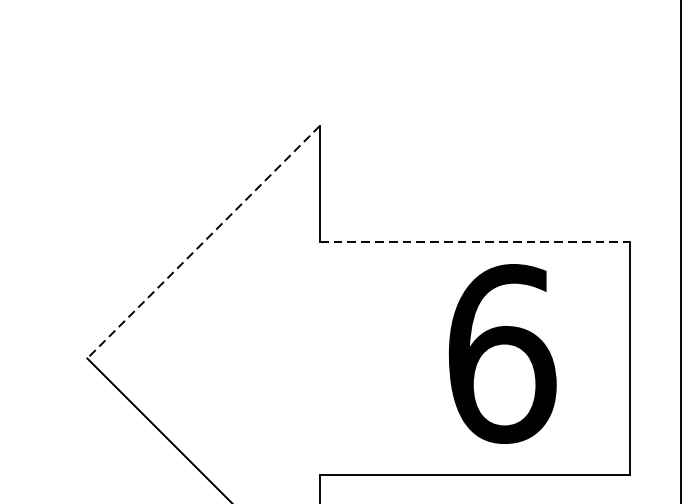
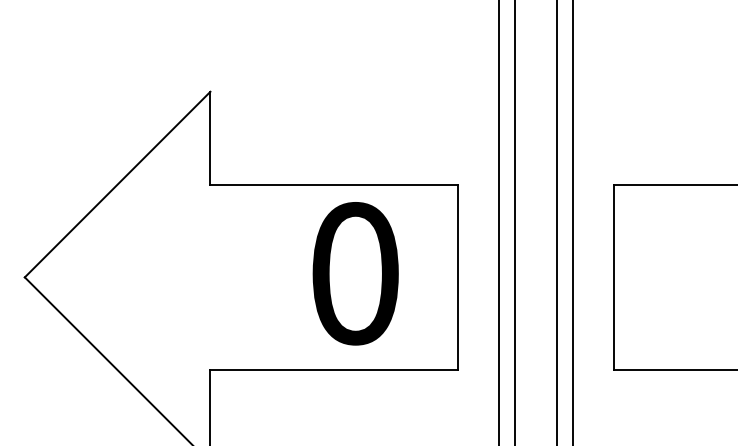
line: (203, 242) -> (117, 184), dashed -> solid
line: (475, 242) -> (334, 184), dashed -> solid
text: (501, 353) -> (355, 273), 6 -> 0

